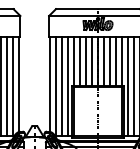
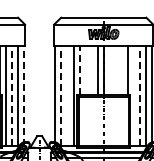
line: (74, 61) -> (79, 70), solid -> dashed
line: (80, 61) -> (85, 70), removed
line: (85, 61) -> (91, 70), removed
line: (103, 61) -> (109, 70), removed
line: (109, 61) -> (115, 70), removed
line: (115, 61) -> (121, 70), removed
line: (7, 85) -> (11, 95), solid -> dashed
line: (18, 85) -> (23, 95), solid -> dashed
line: (56, 85) -> (61, 95), solid -> dashed
line: (62, 85) -> (67, 95), removed
line: (127, 85) -> (133, 95), removed
line: (134, 85) -> (140, 95), solid -> dashed

